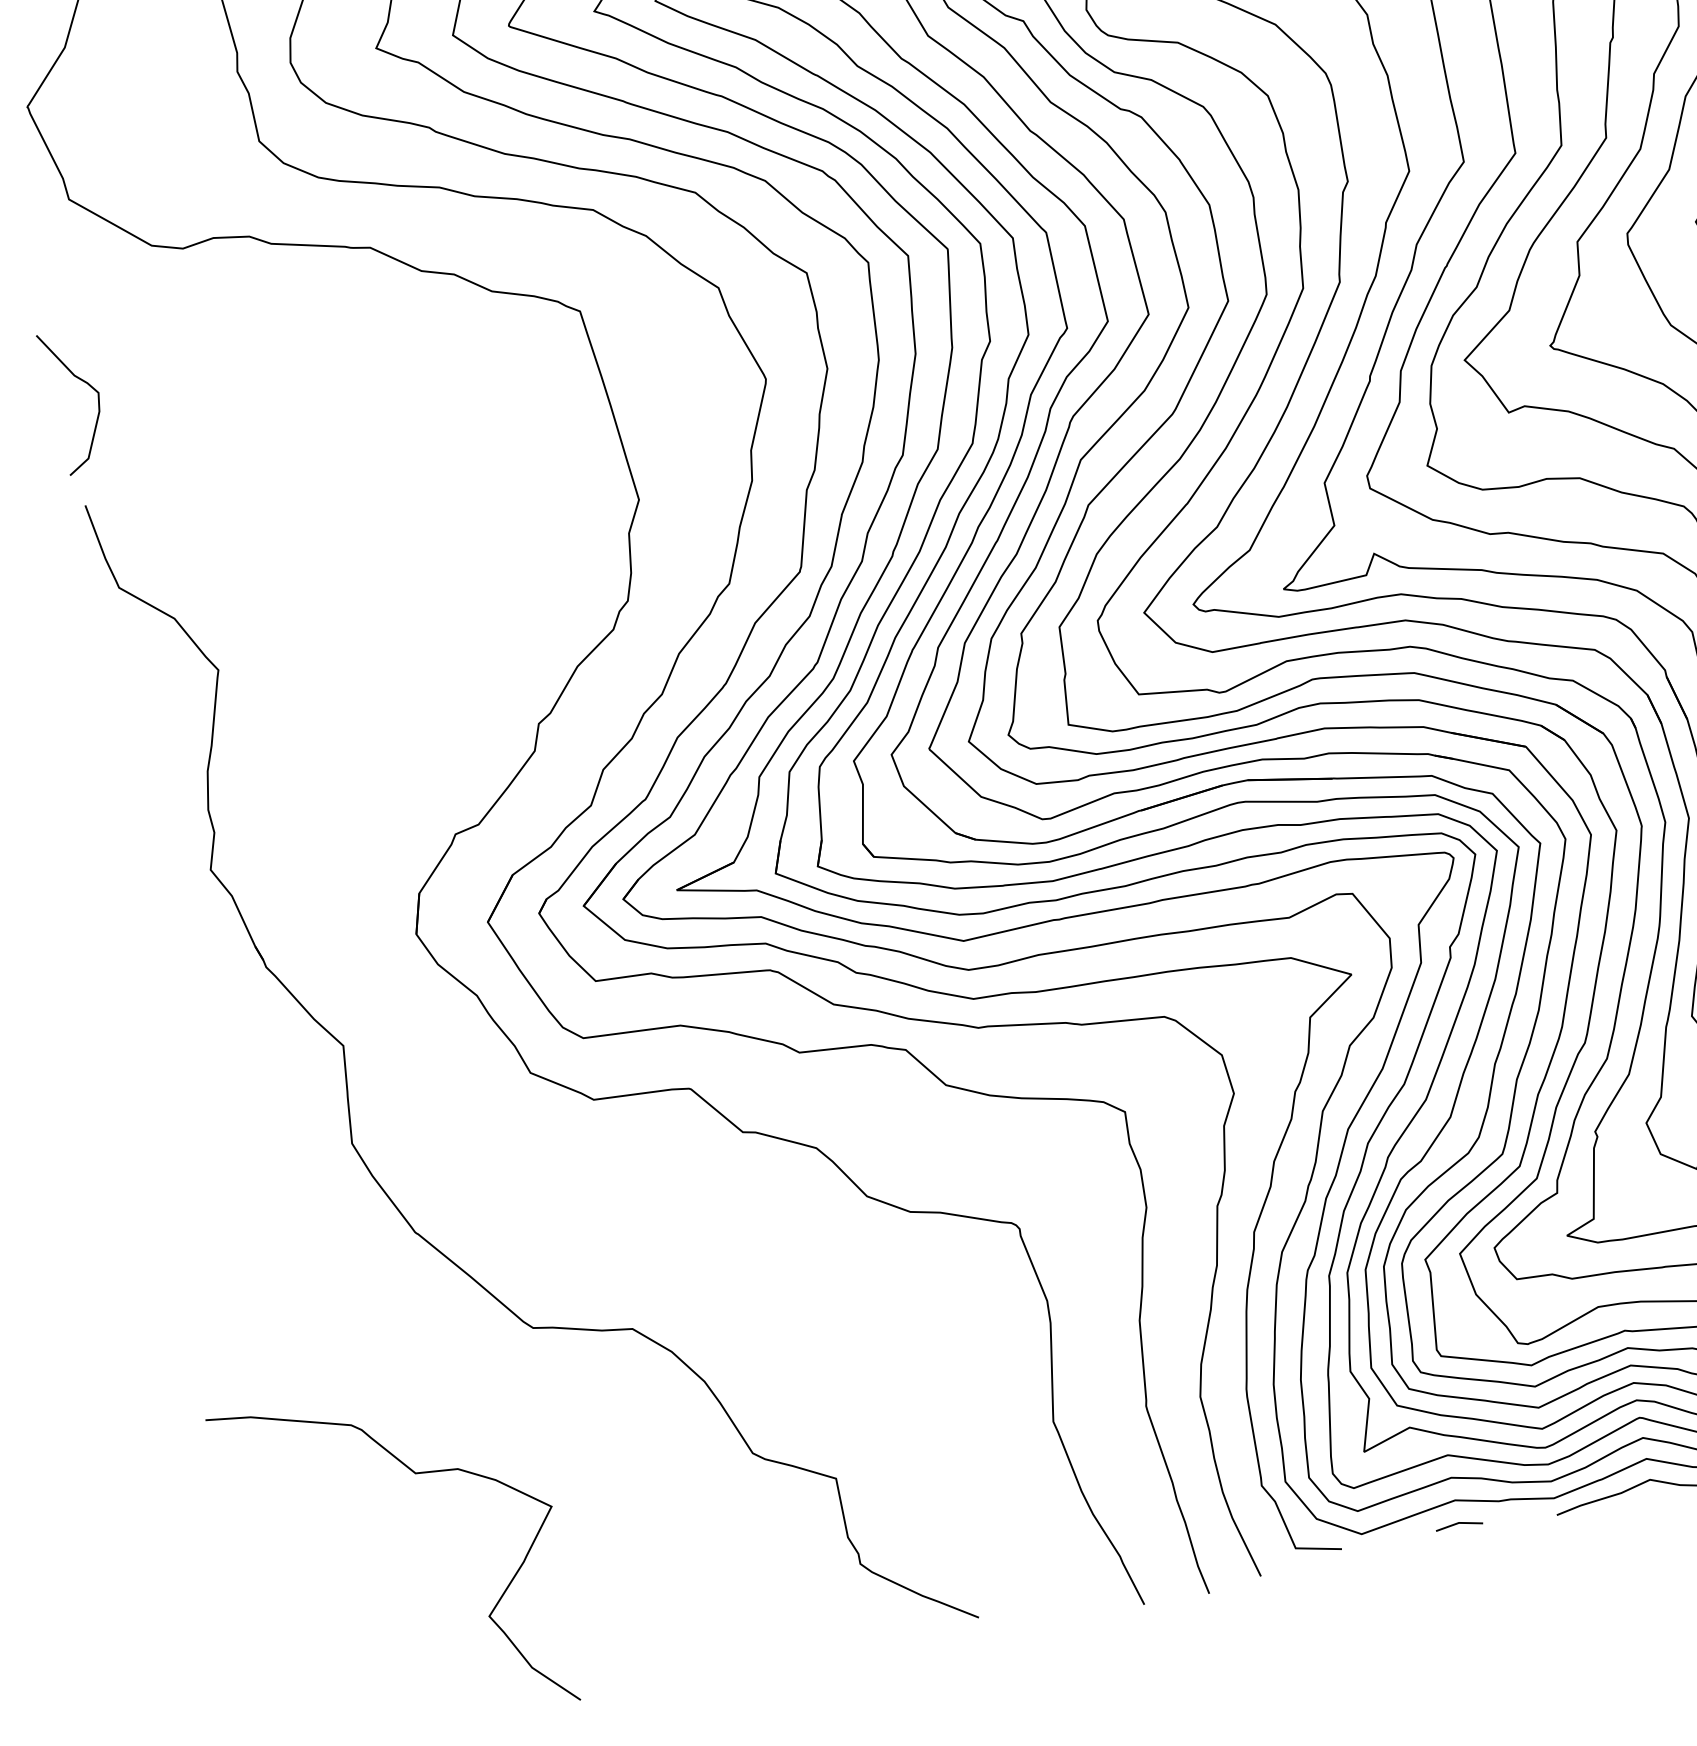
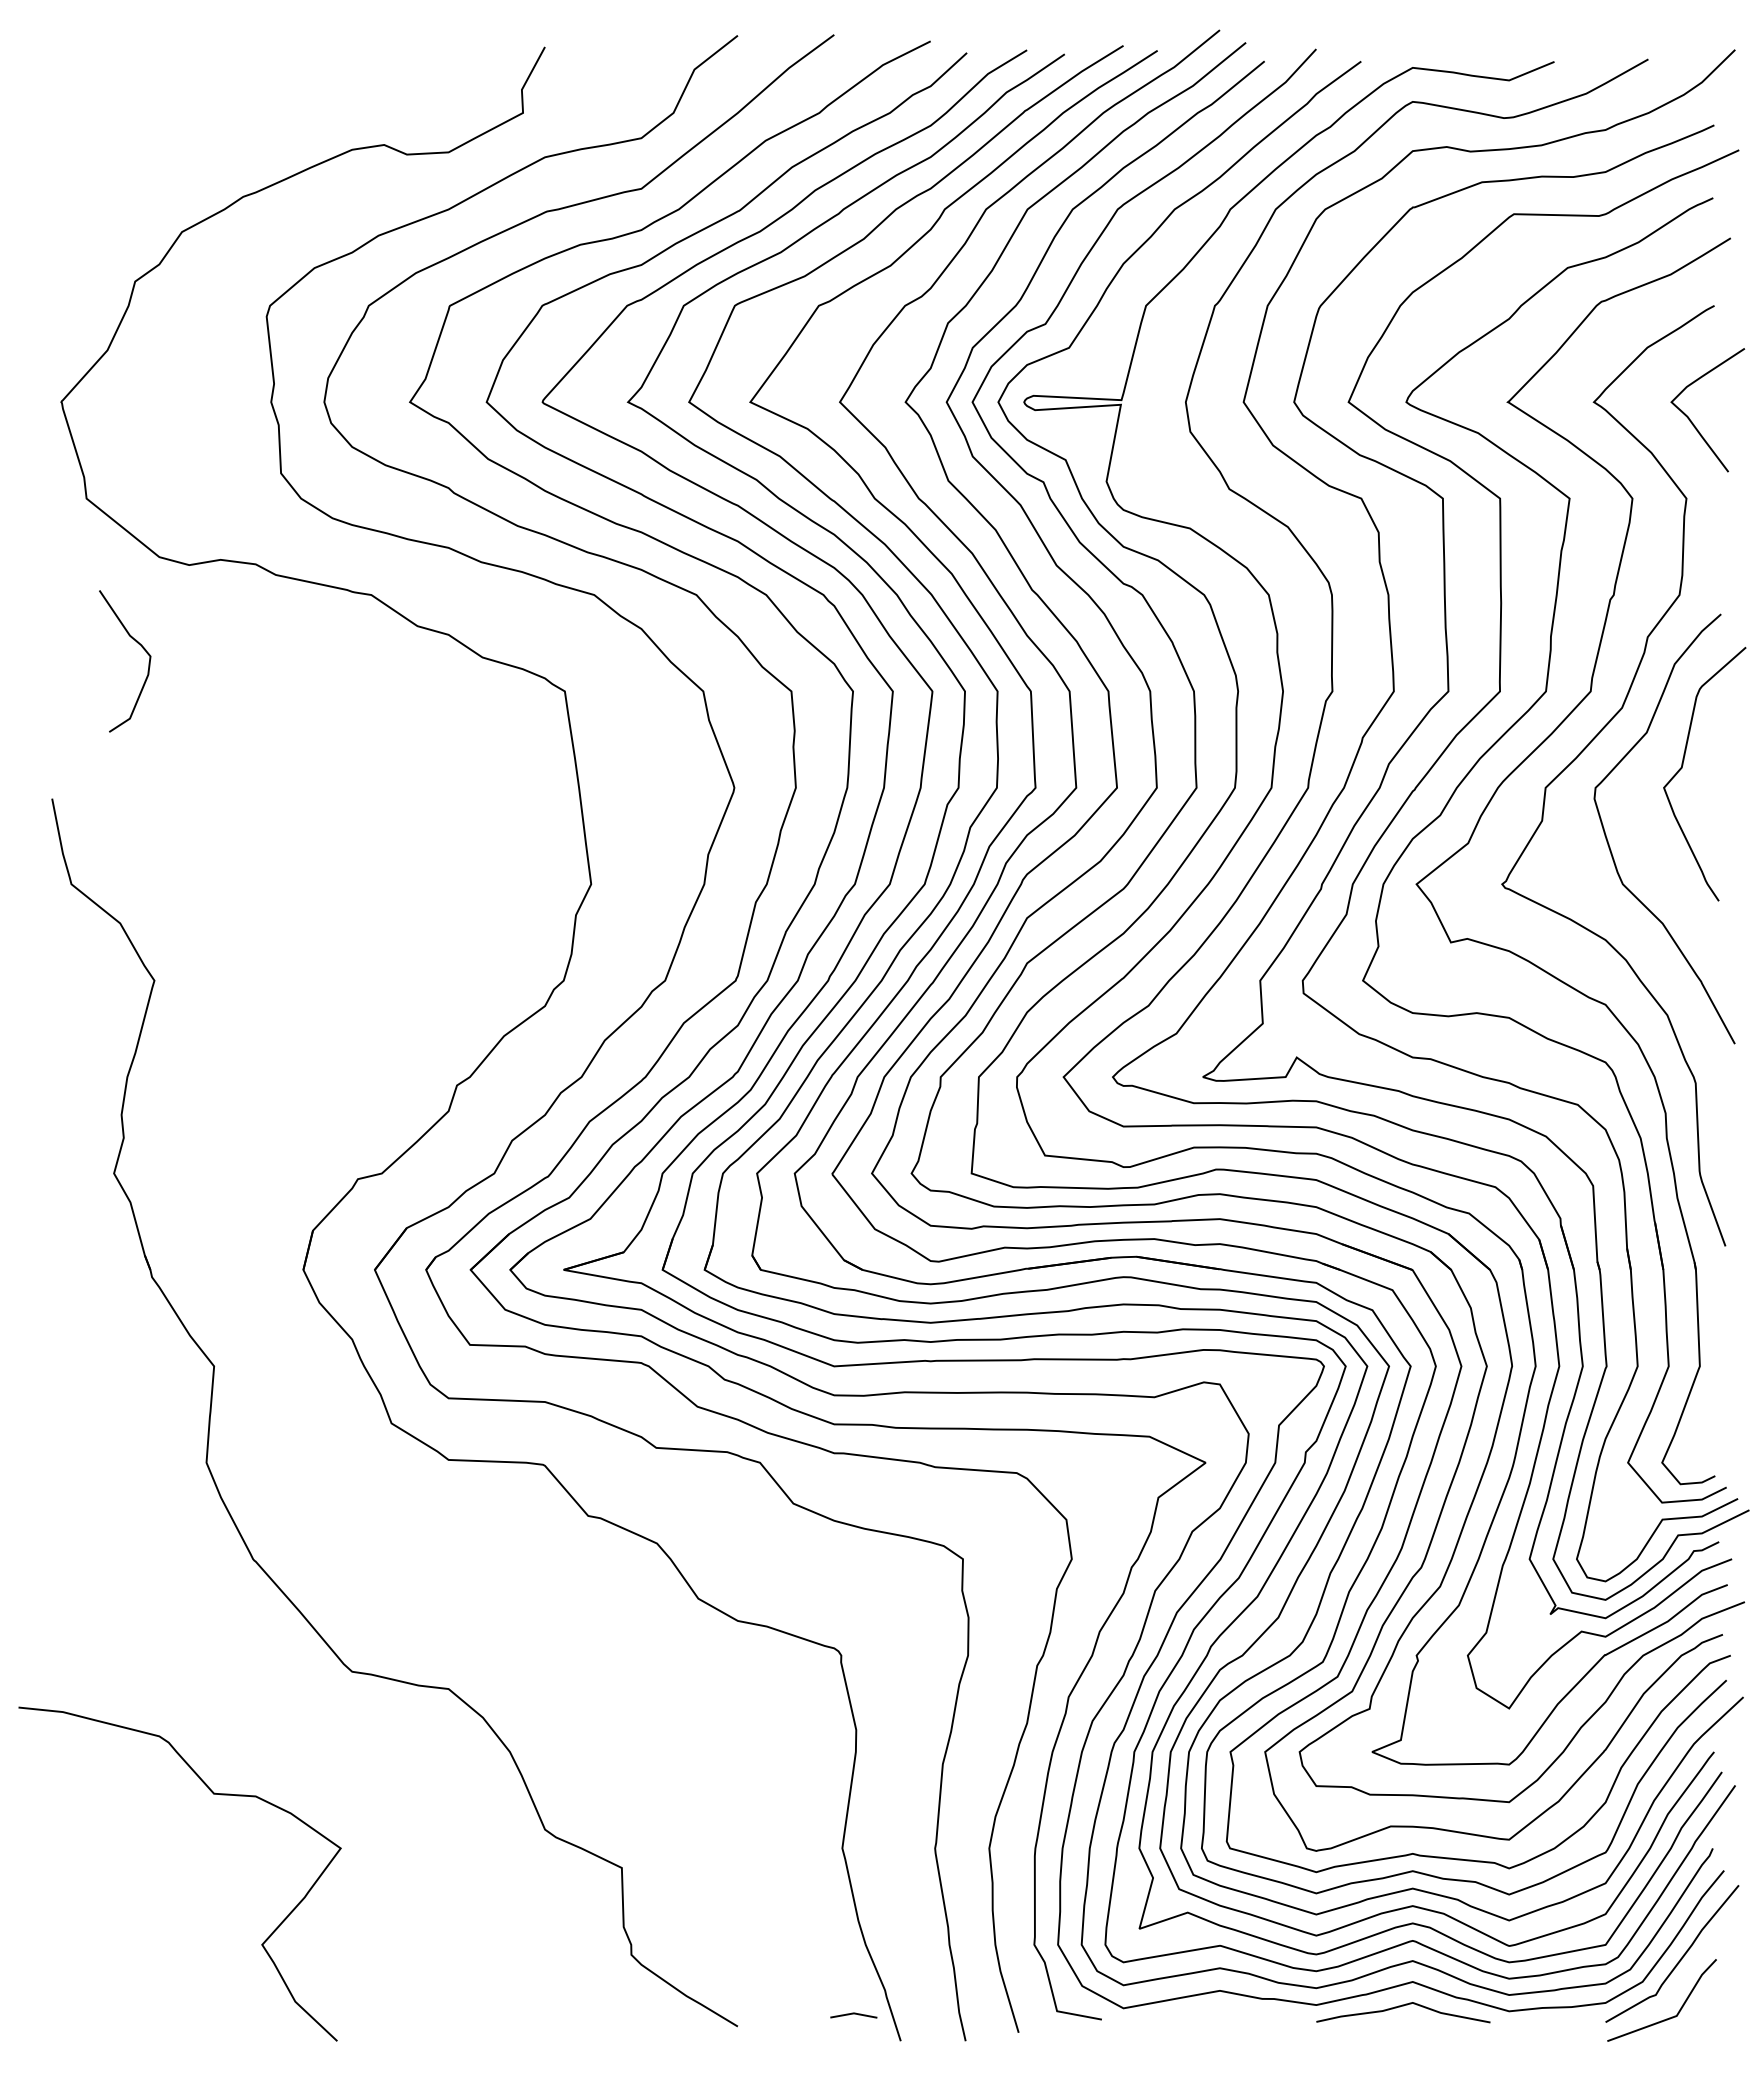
curve: (88, 385) -> (141, 647), moved
line: (1458, 1524) -> (853, 2014), moved

